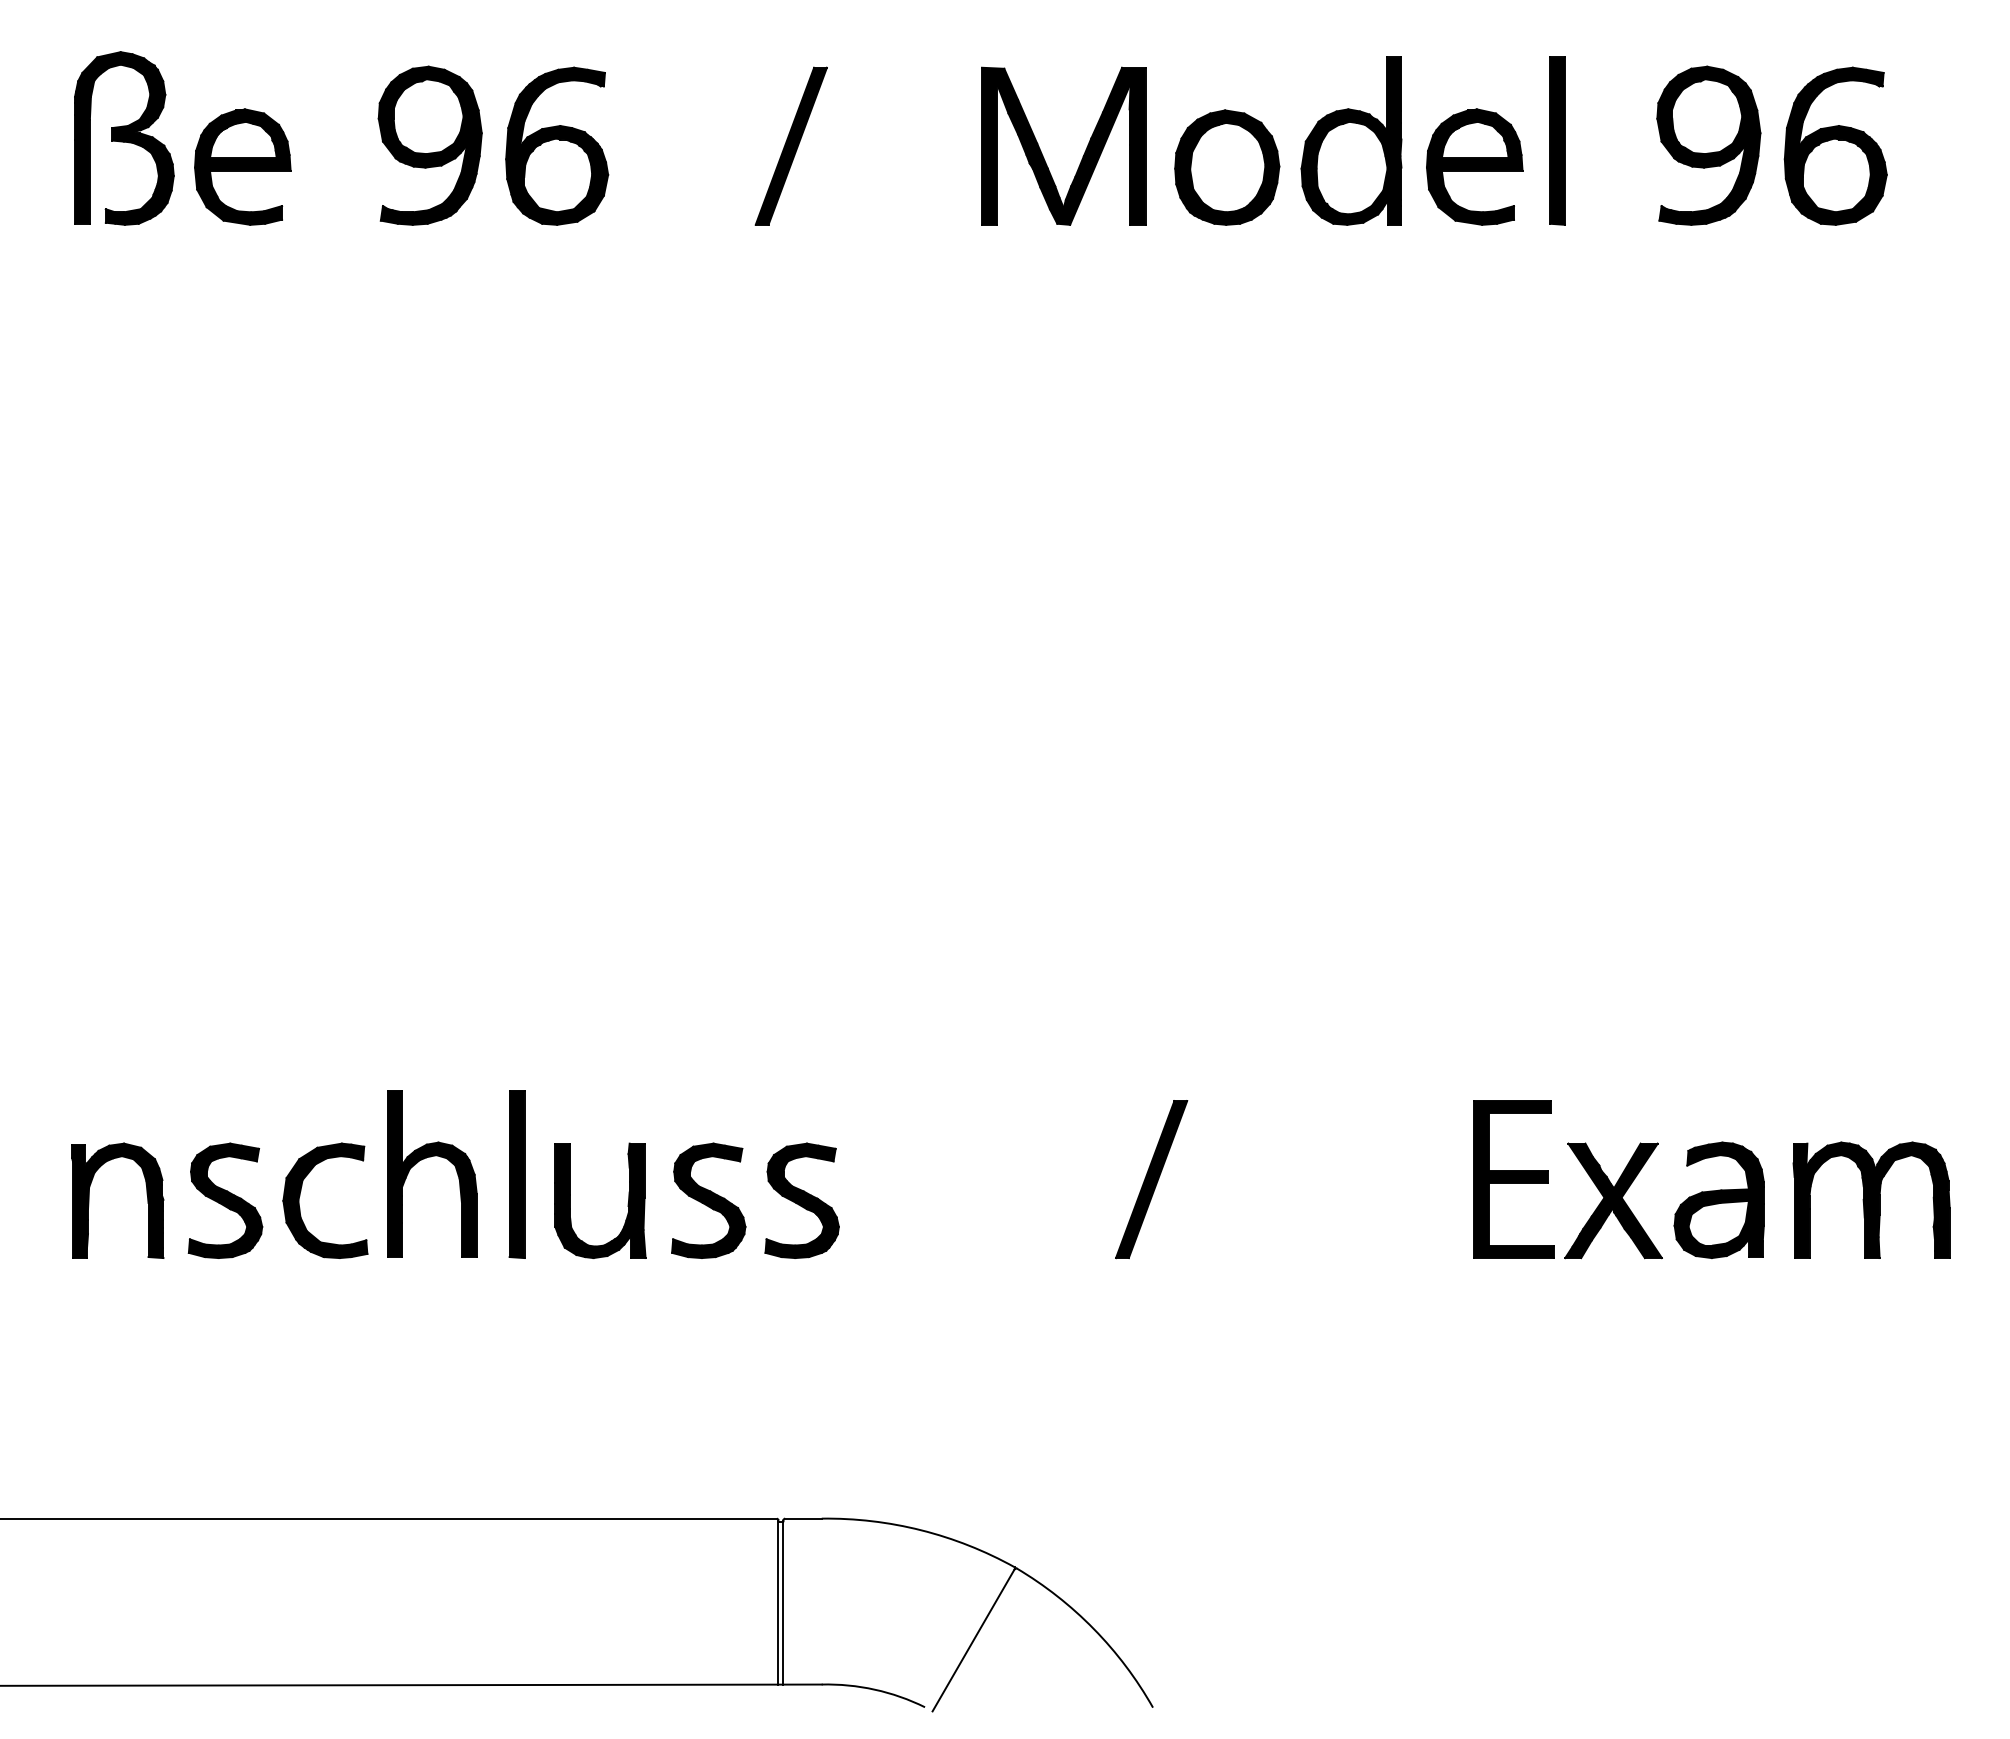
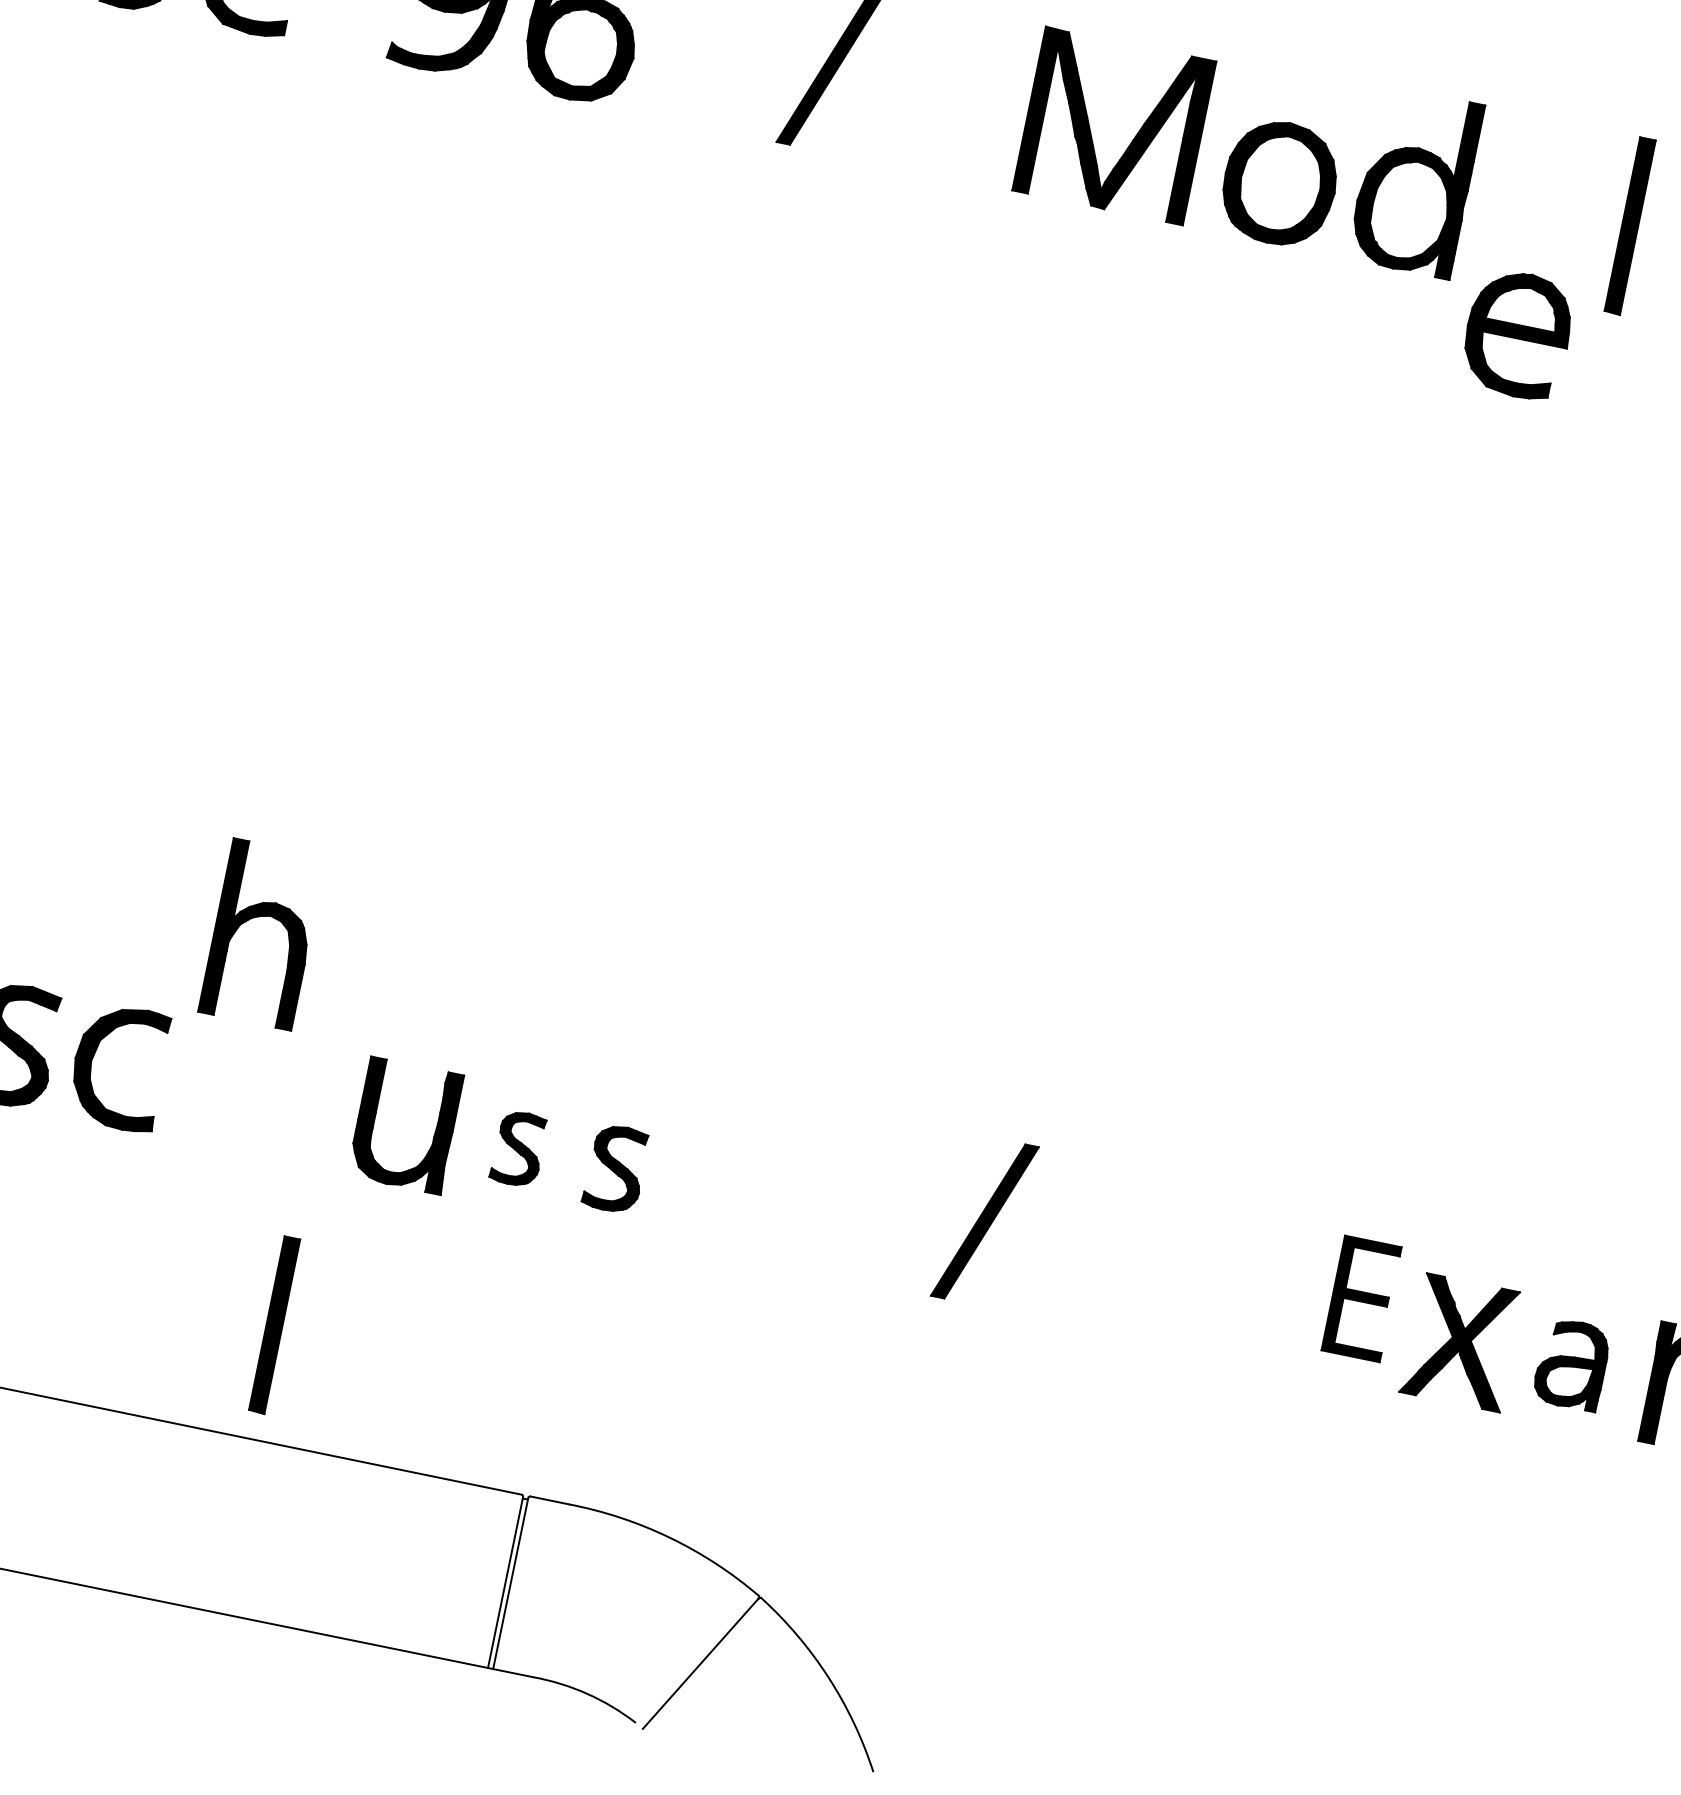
part: (1474, 166) -> (1517, 333), moved
part: (431, 1157) -> (265, 917), moved
part: (516, 1174) -> (273, 1325), moved
part: (1513, 1179) -> (1362, 1298), size x0.7
part: (1718, 1199) -> (1571, 1363), size x0.7
part: (708, 1200) -> (518, 1148), size x0.6
part: (801, 1200) -> (615, 1168), size x0.7

